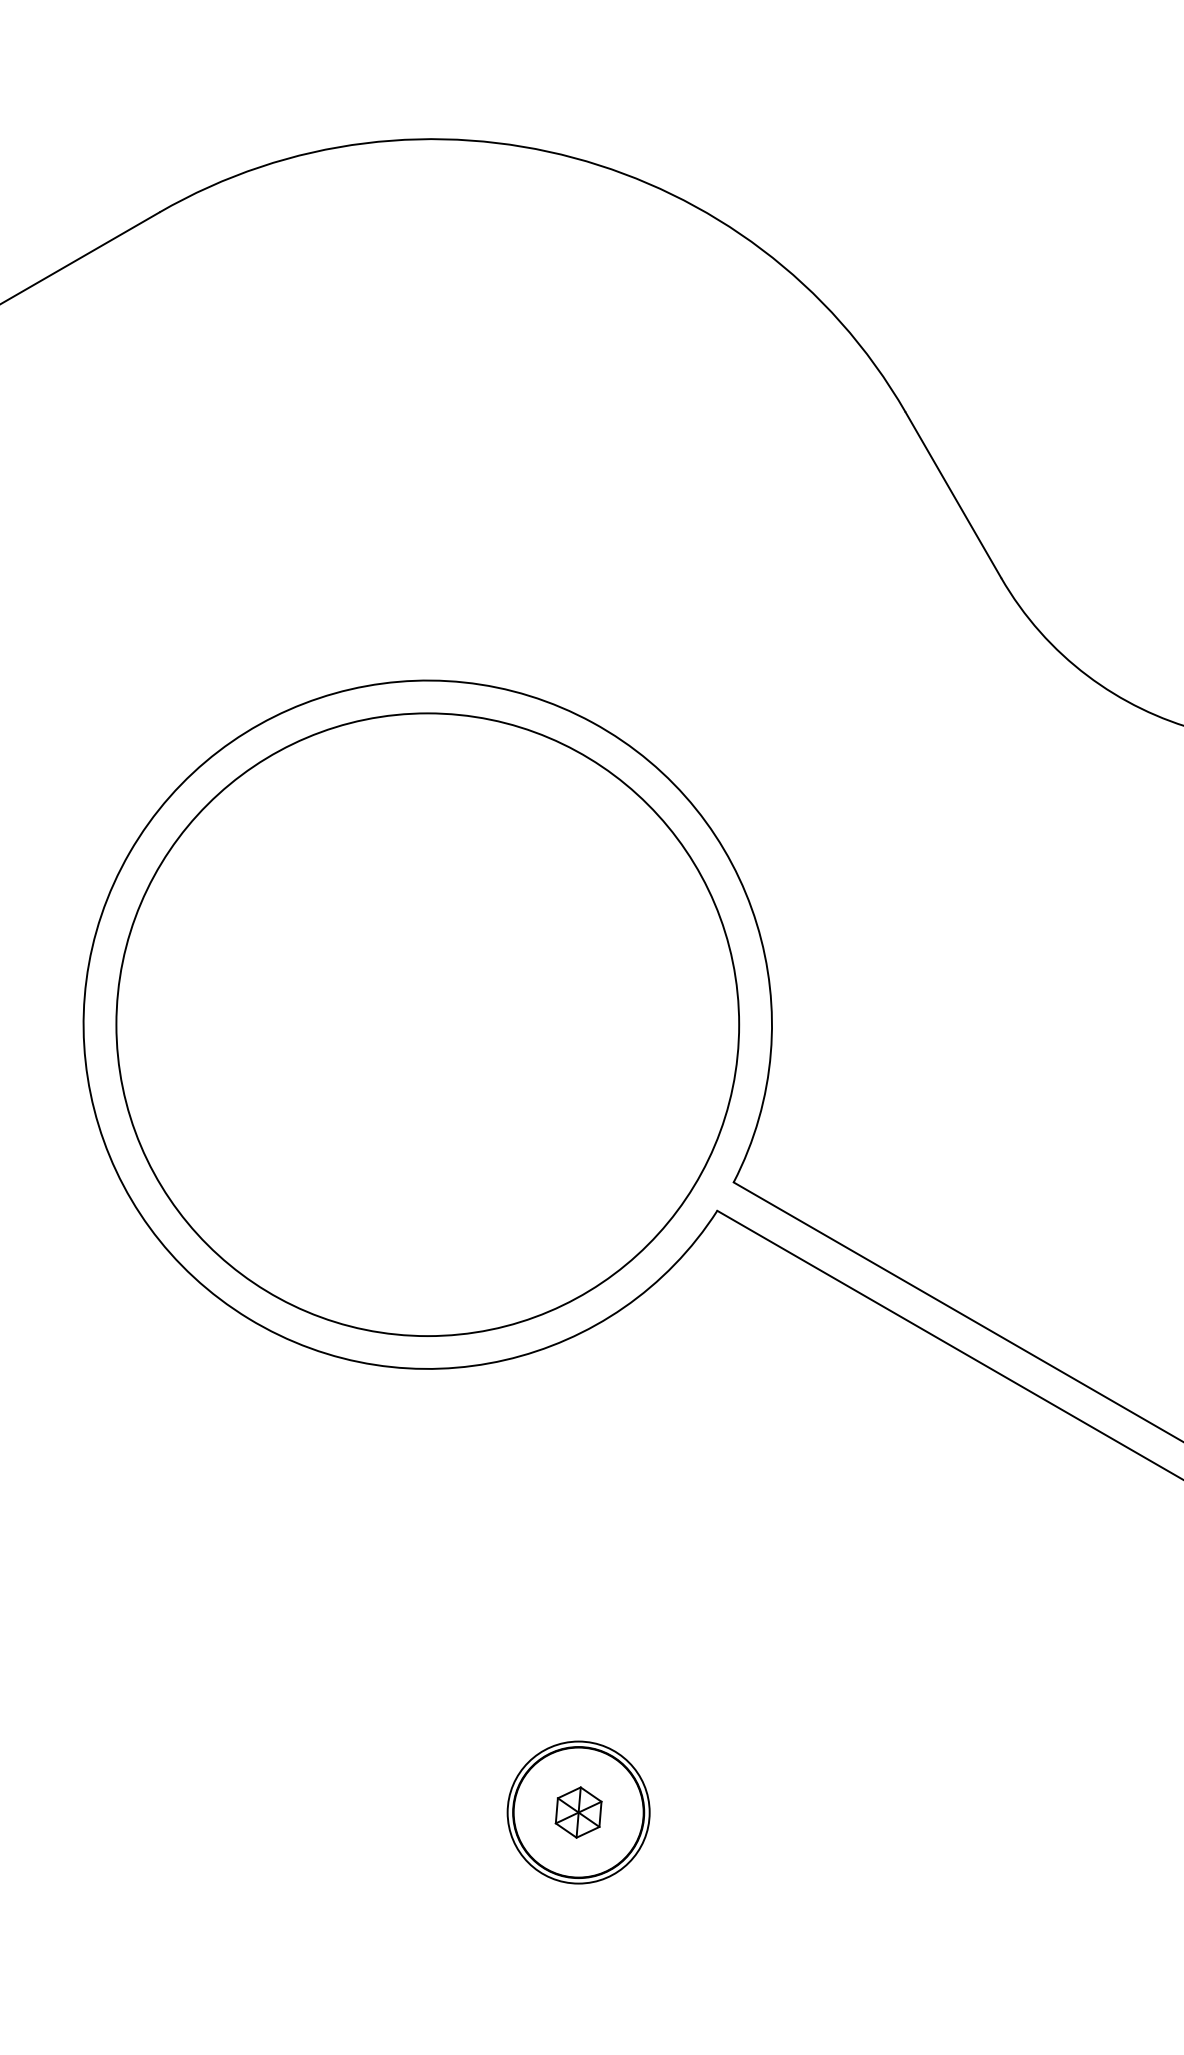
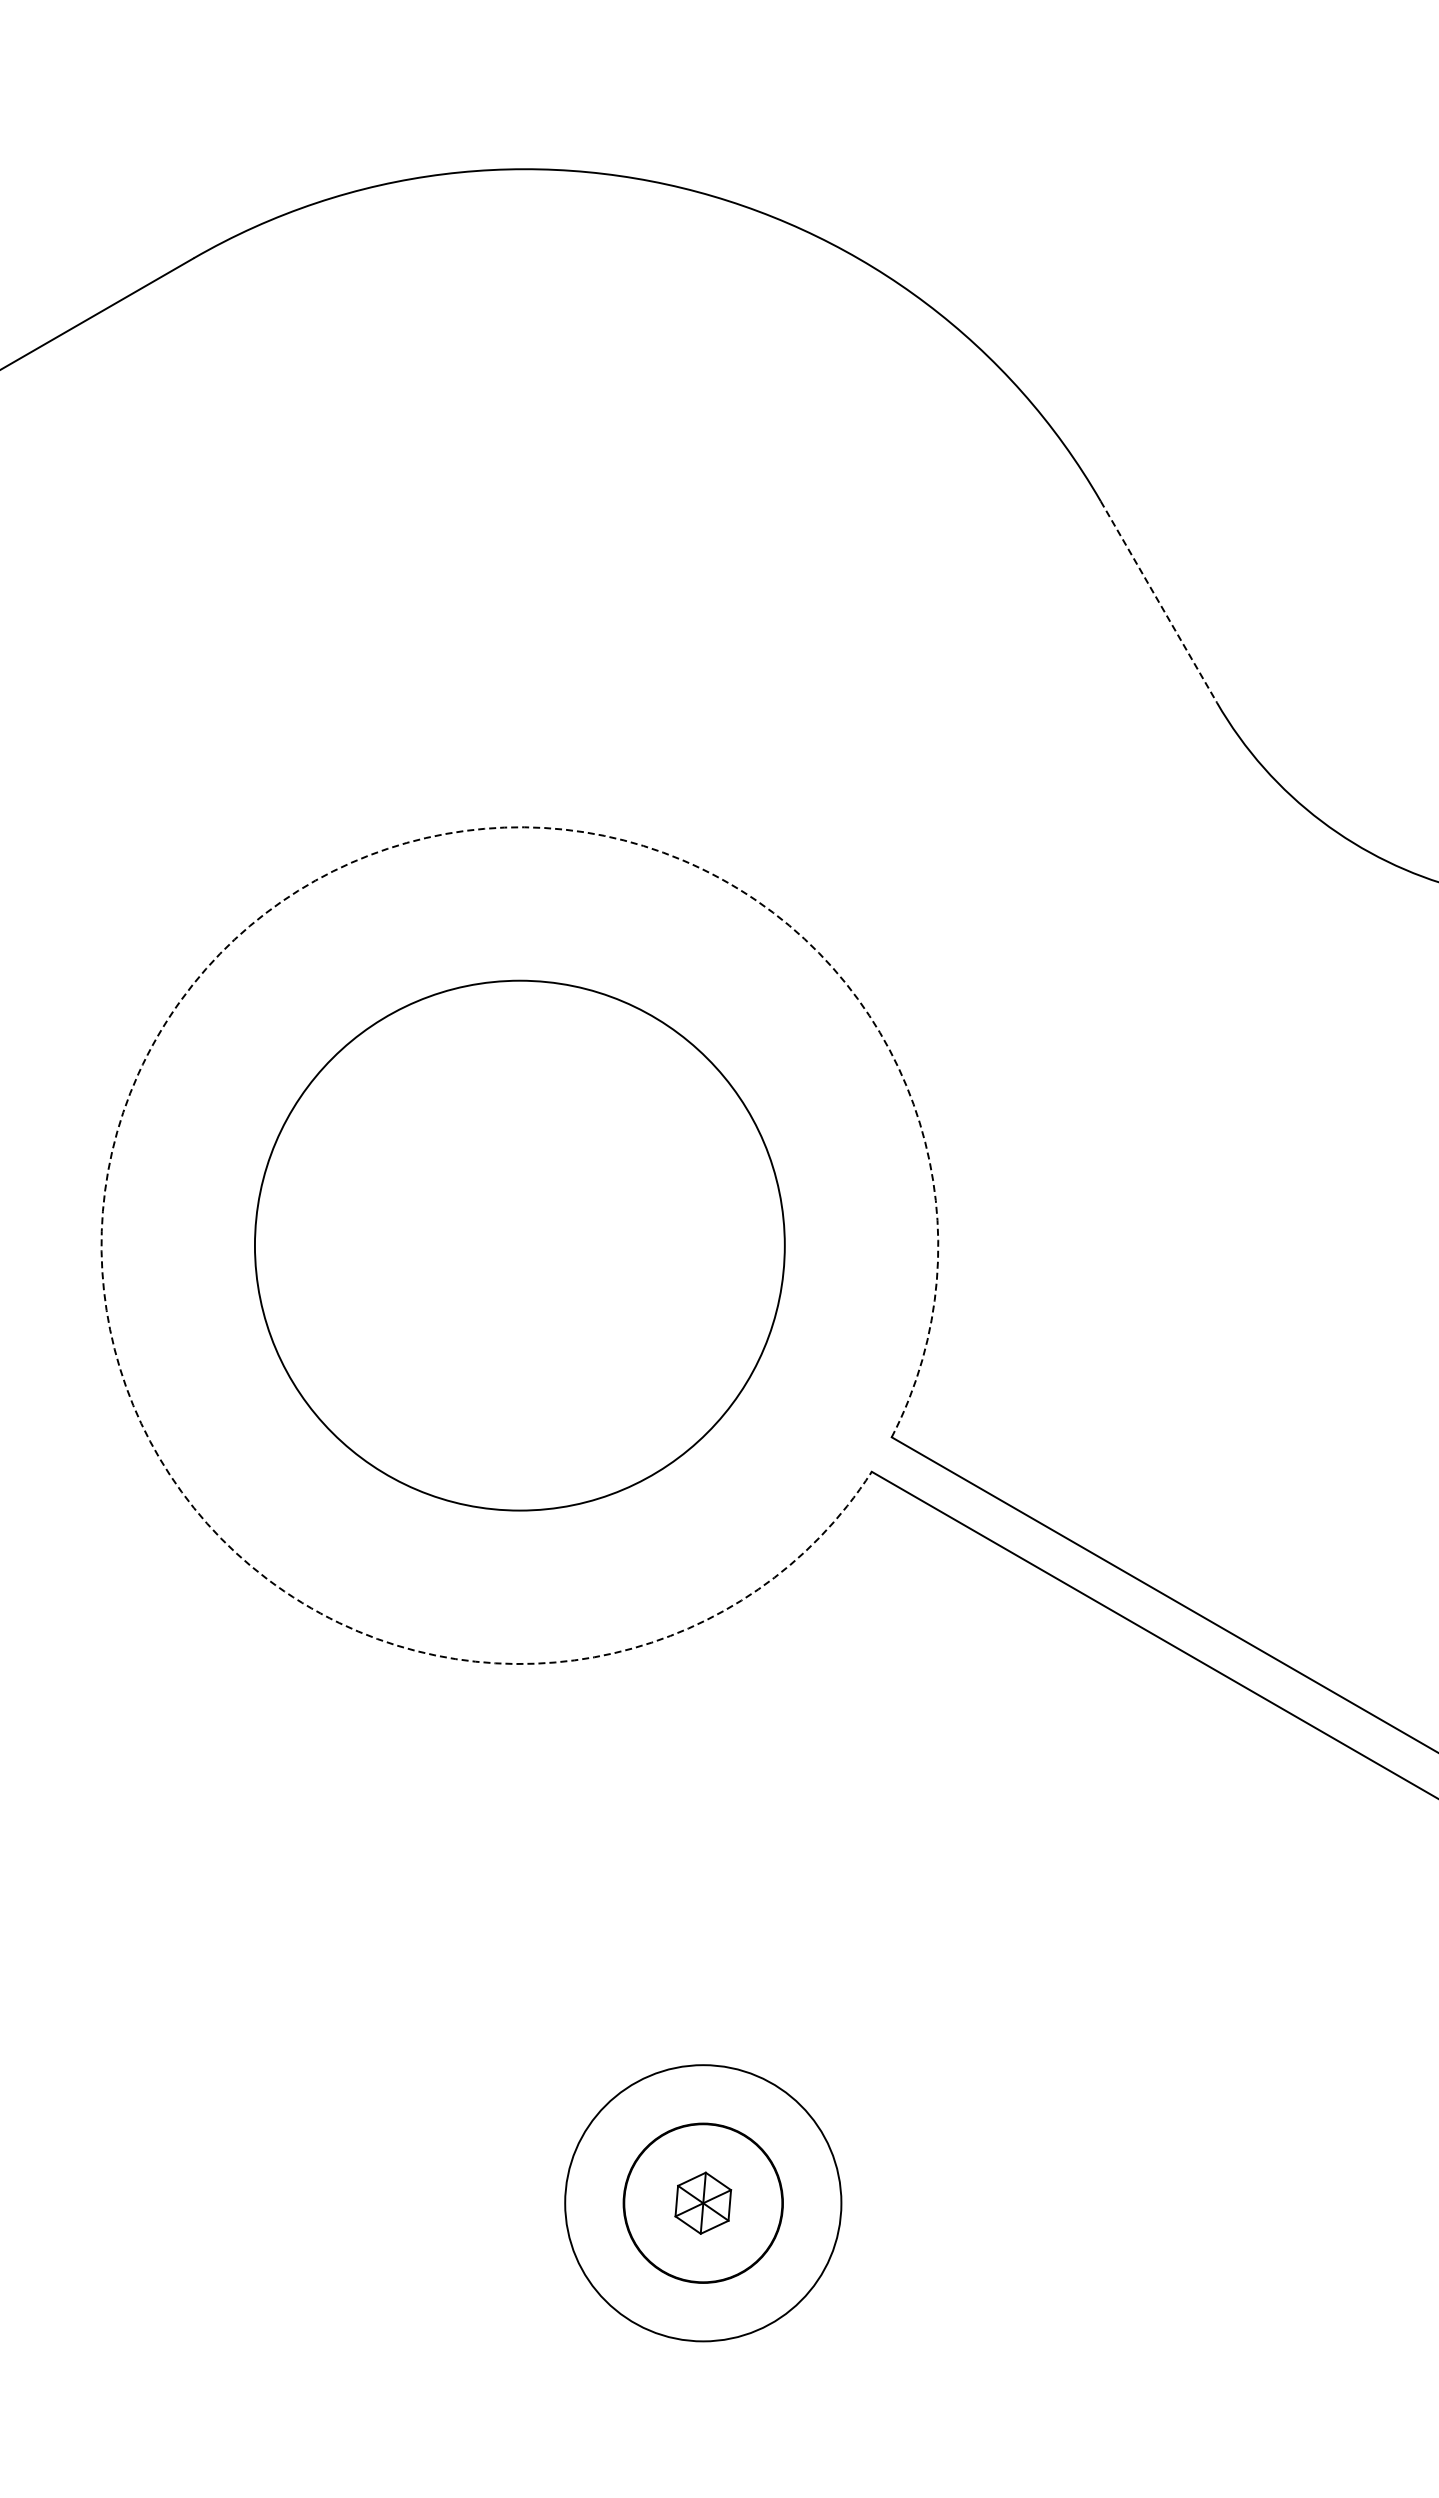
line: (953, 495) -> (1159, 602), solid -> dashed
arc: (129, 852) -> (157, 1036), solid -> dashed
circle: (427, 1024) -> (519, 1245), size x0.7
circle: (578, 1811) -> (702, 2202), size x1.6

